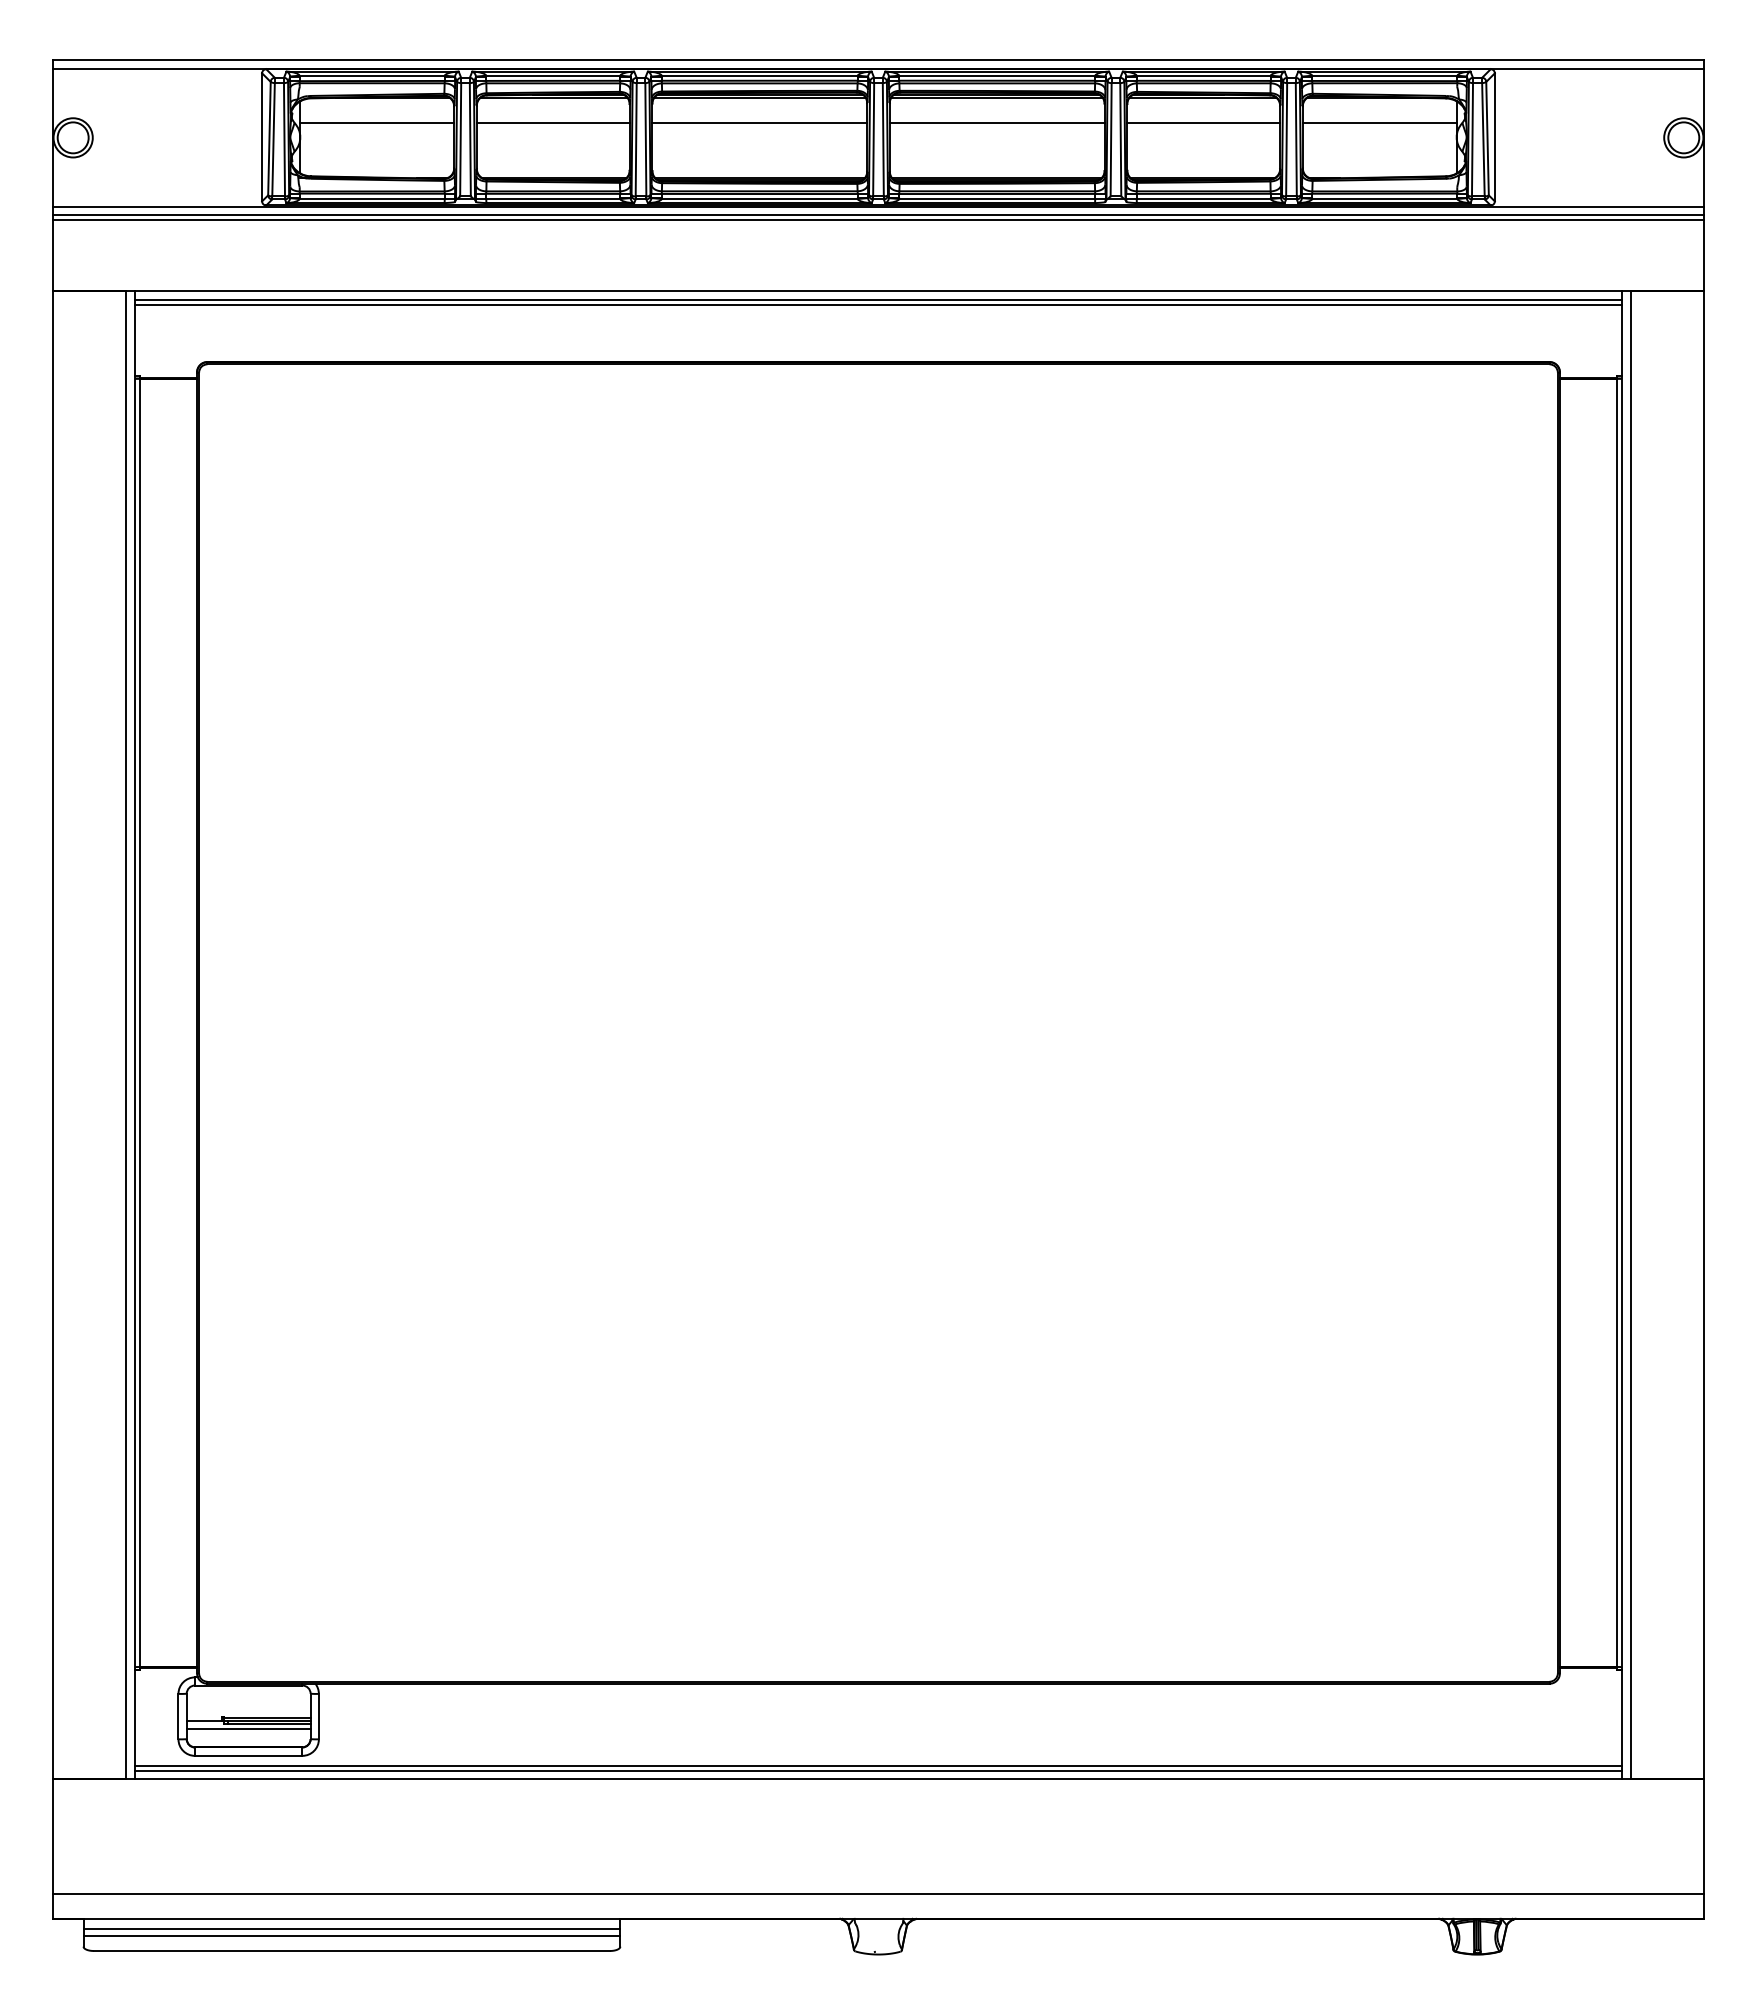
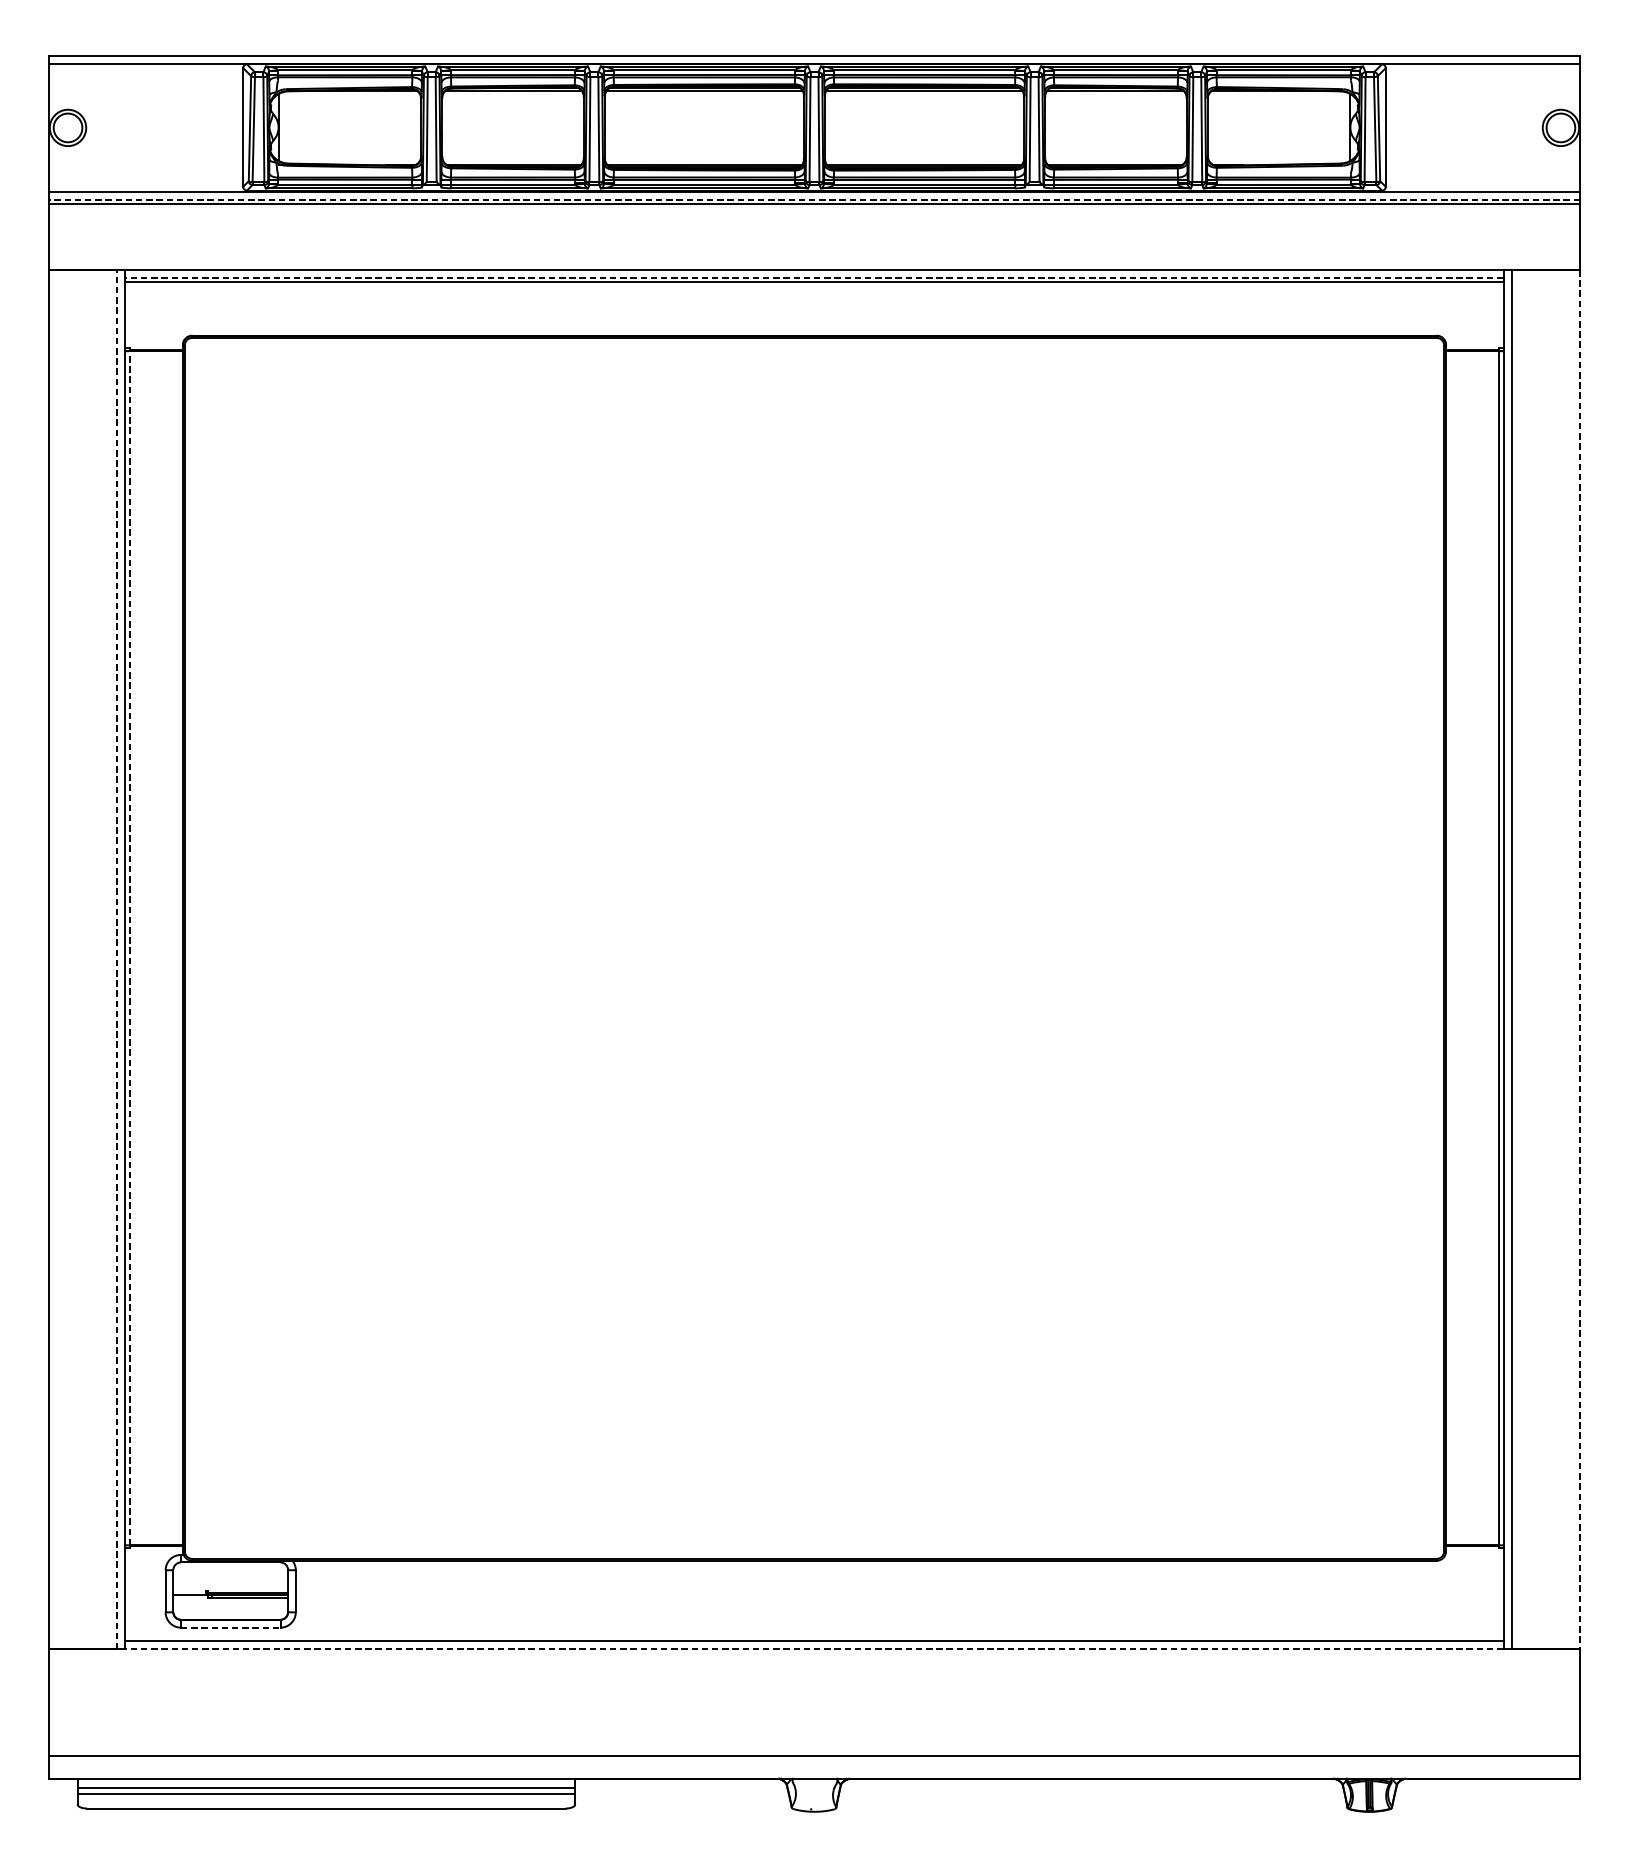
line: (377, 122) -> (350, 113), removed
line: (552, 122) -> (512, 113), removed
line: (759, 122) -> (704, 113), removed
line: (996, 122) -> (923, 113), removed
line: (1203, 122) -> (1115, 113), removed
line: (1379, 122) -> (1278, 113), removed
line: (878, 215) -> (814, 199), solid -> dashed
line: (877, 299) -> (813, 277), solid -> dashed
line: (139, 1022) -> (129, 947), solid -> dashed
line: (126, 1034) -> (117, 959), solid -> dashed
line: (1704, 1035) -> (1580, 959), solid -> dashed
line: (248, 1728) -> (230, 1602), removed
line: (248, 1755) -> (230, 1627), solid -> dashed
line: (878, 1765) -> (814, 1636), removed
line: (877, 1779) -> (813, 1649), solid -> dashed

